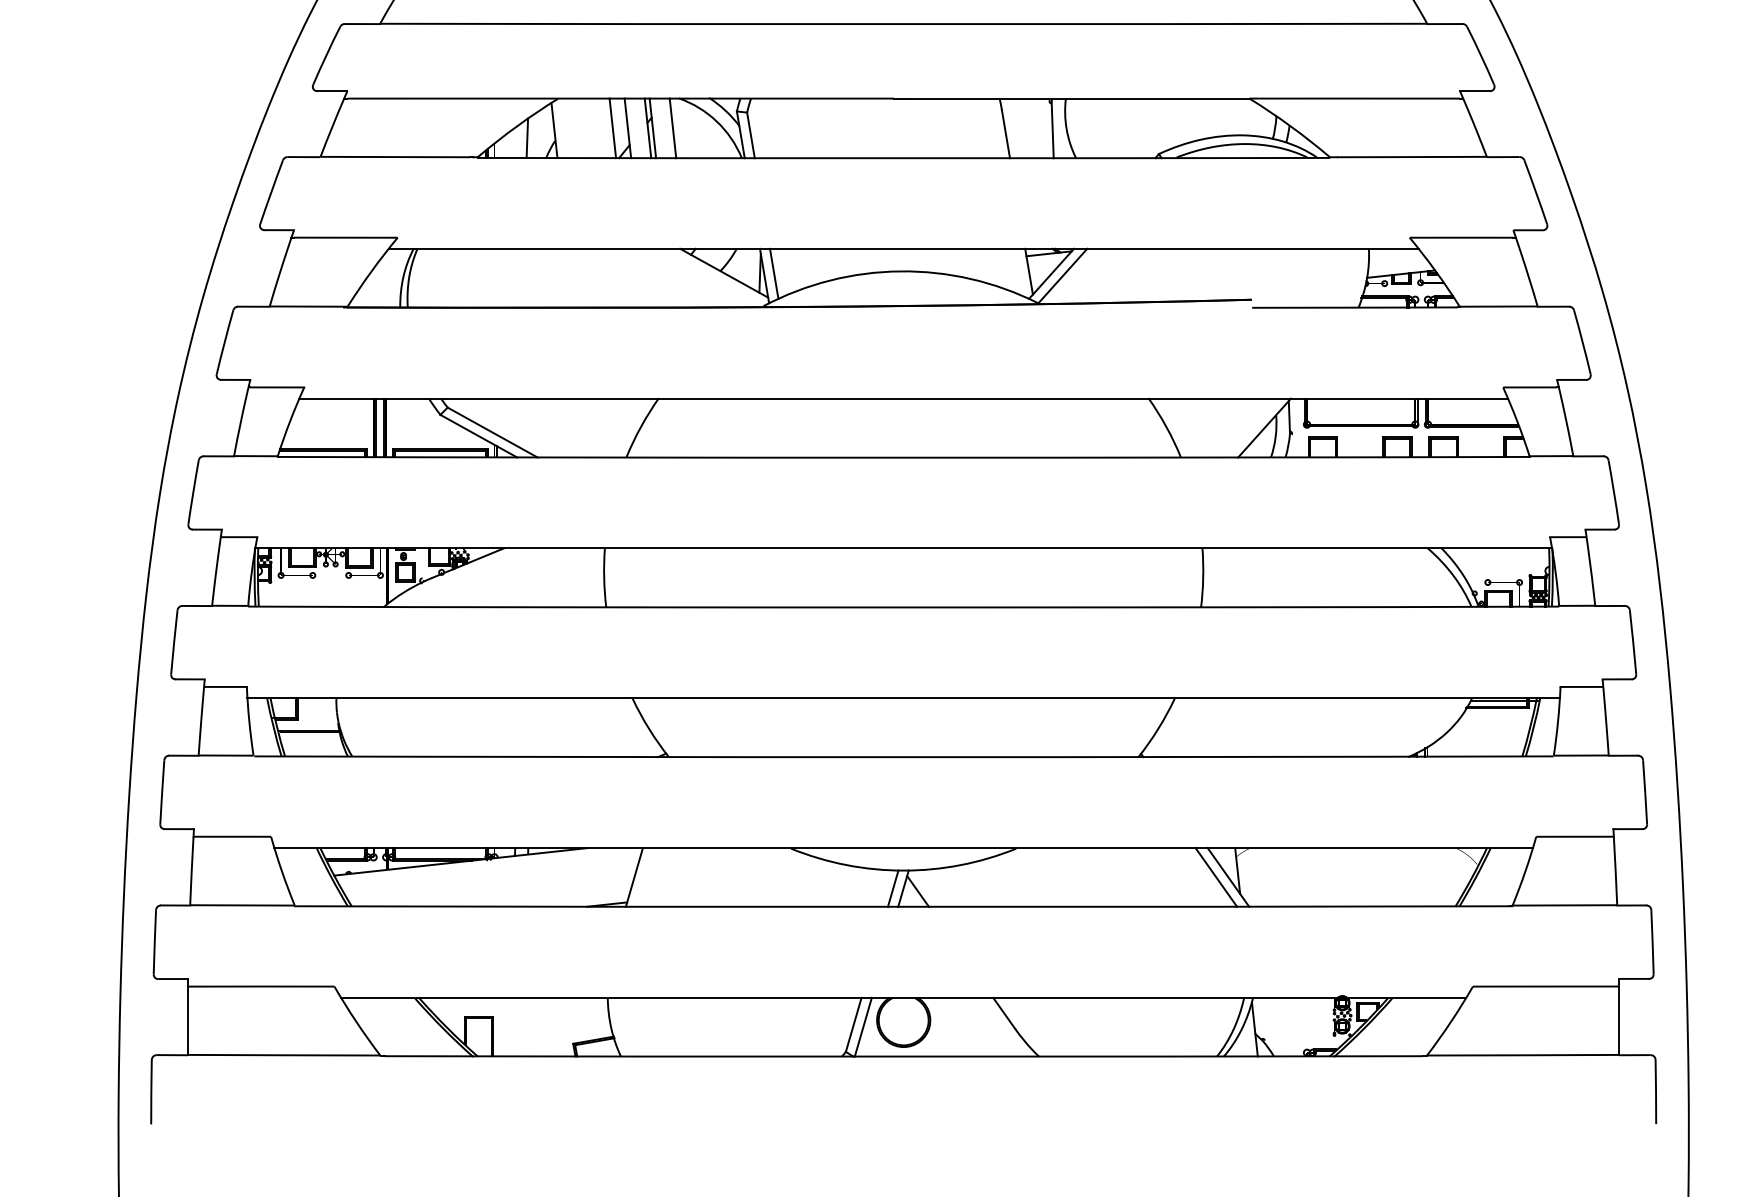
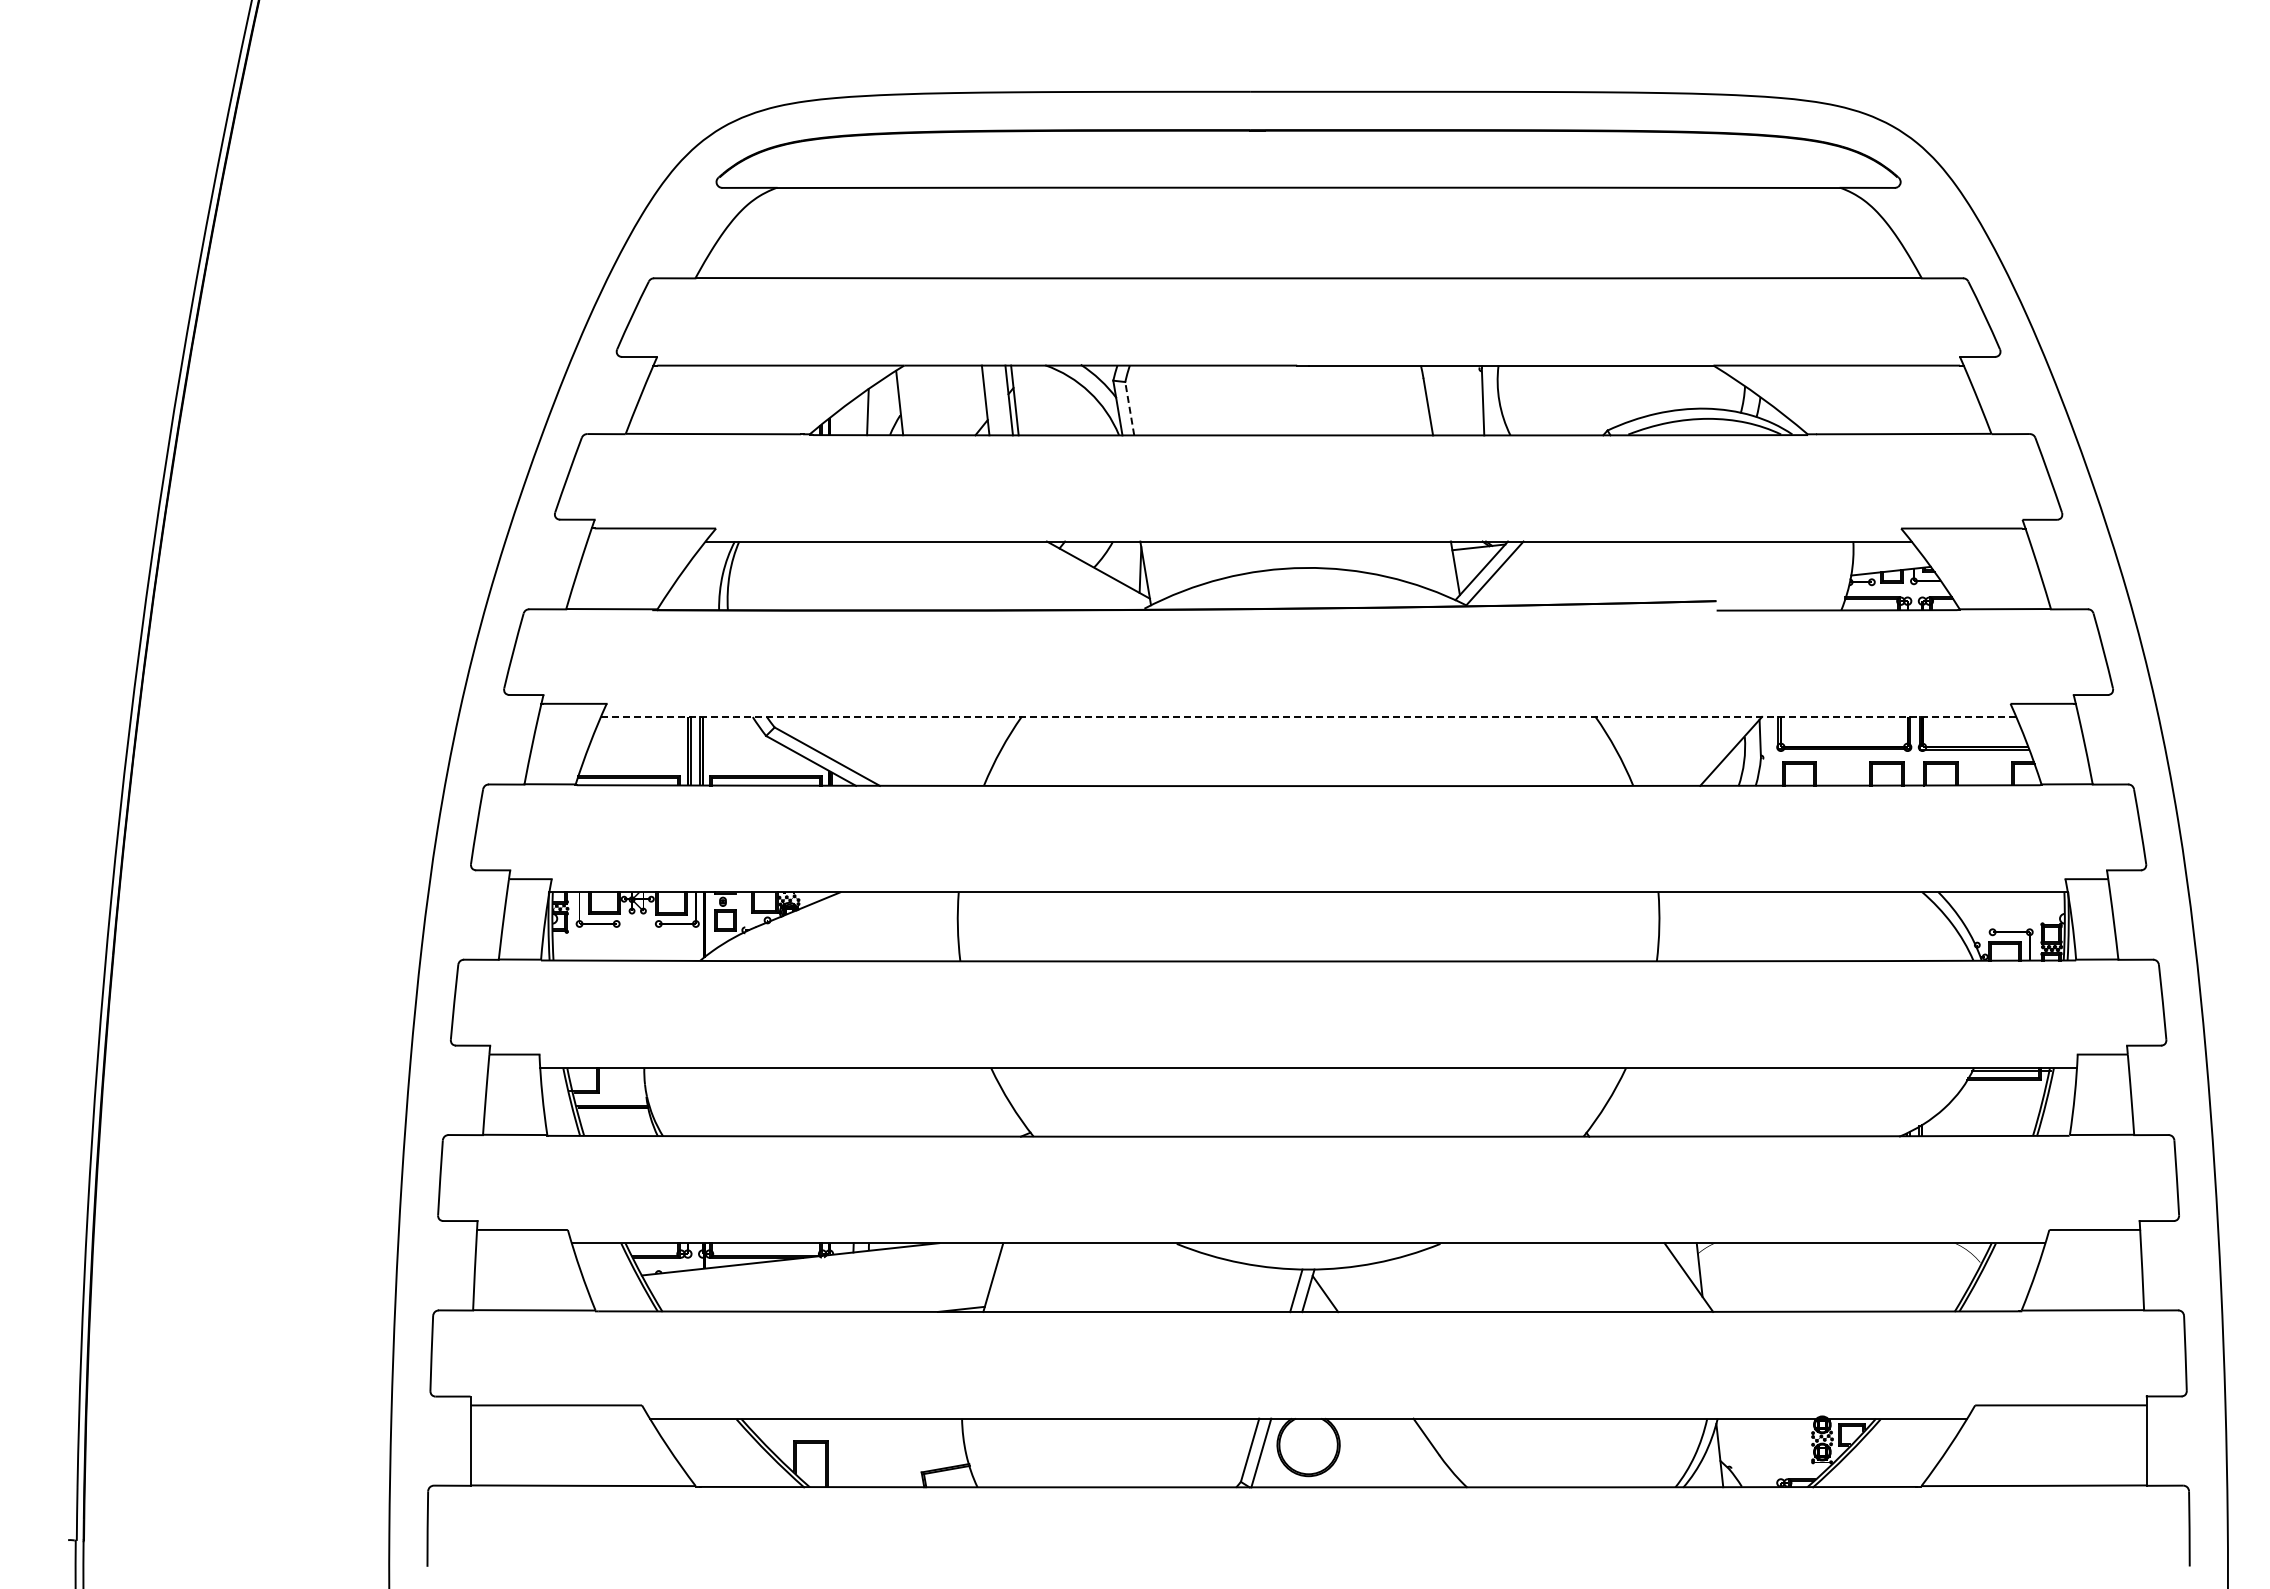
line: (612, 128) -> (967, 400), removed
line: (673, 128) -> (1038, 400), removed
line: (750, 135) -> (1129, 408), solid -> dashed
line: (773, 273) -> (1156, 570), removed
line: (903, 398) -> (1308, 716), solid -> dashed
line: (1216, 877) -> (1674, 1277), removed

